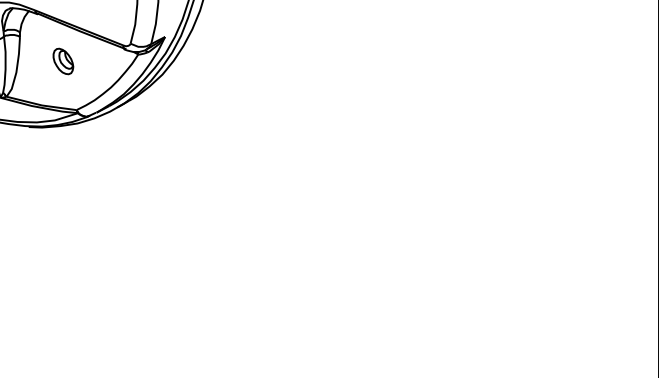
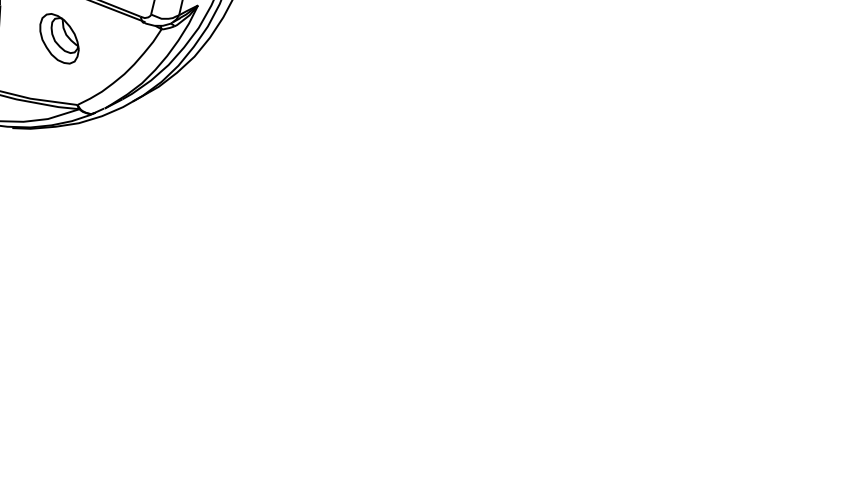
part: (63, 61) -> (59, 38), size x1.43

